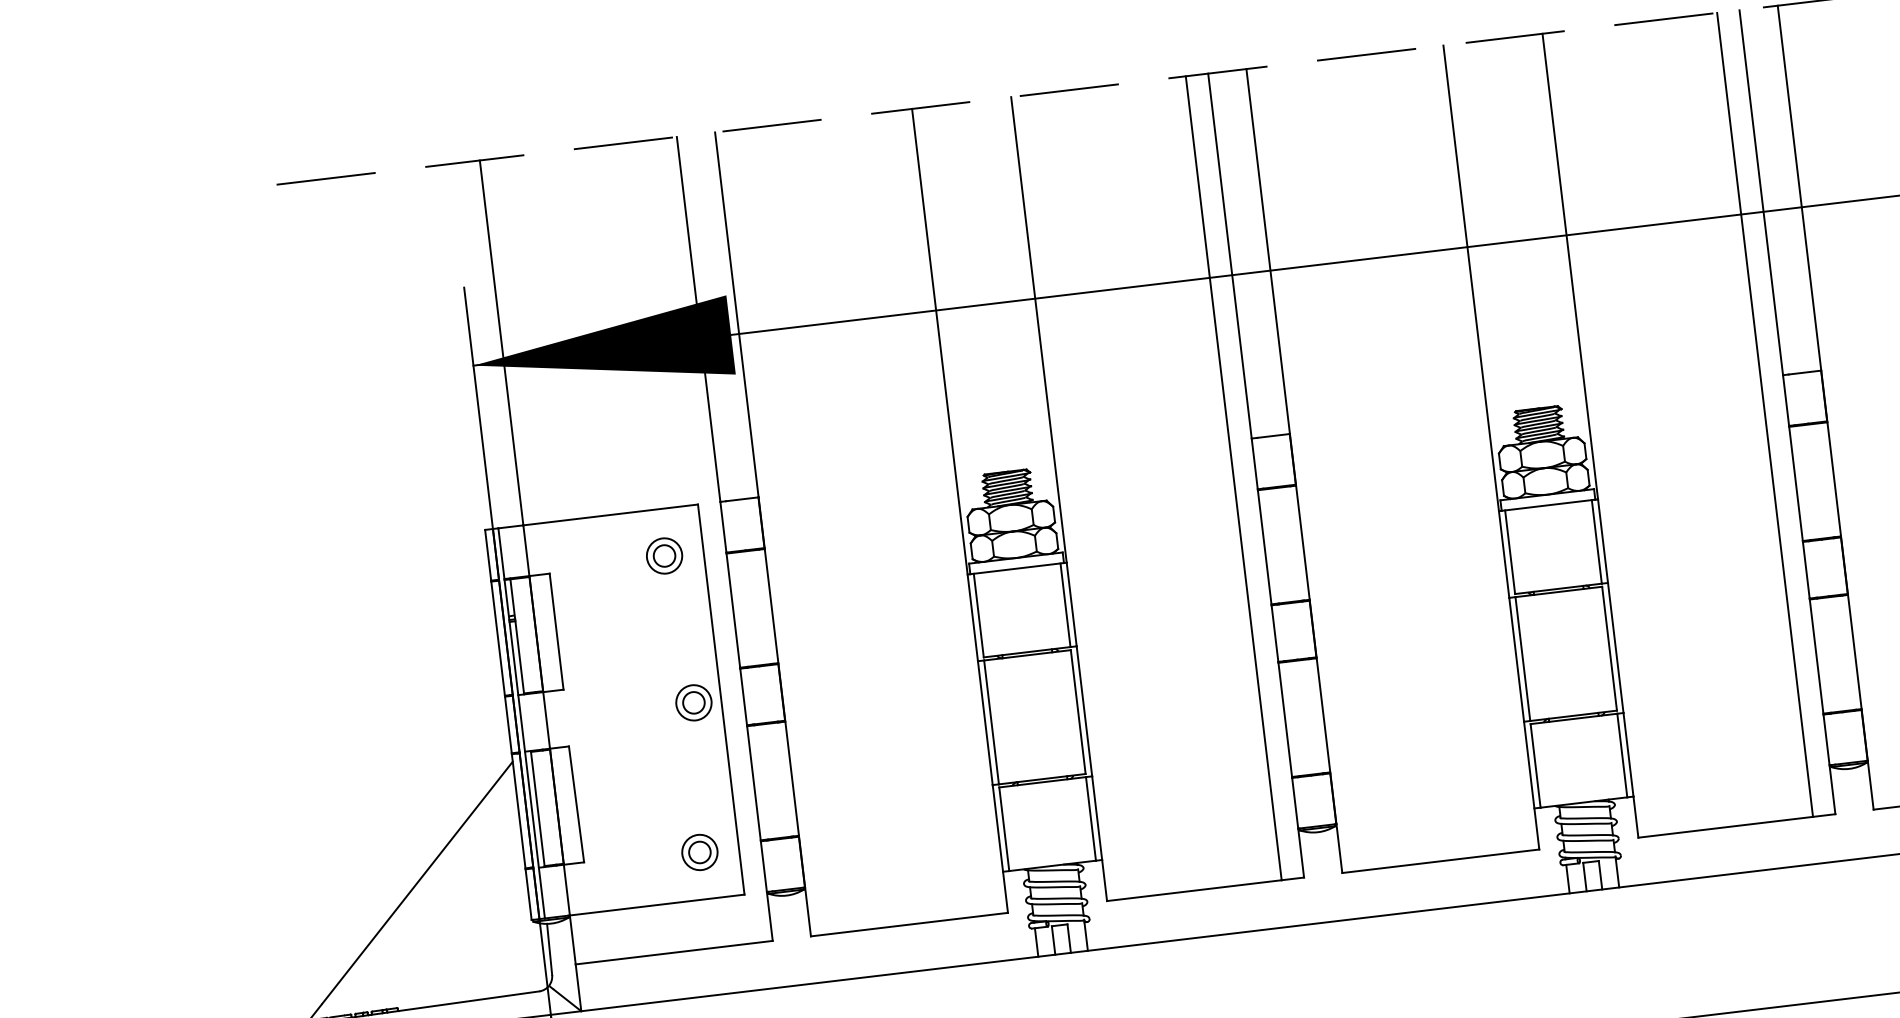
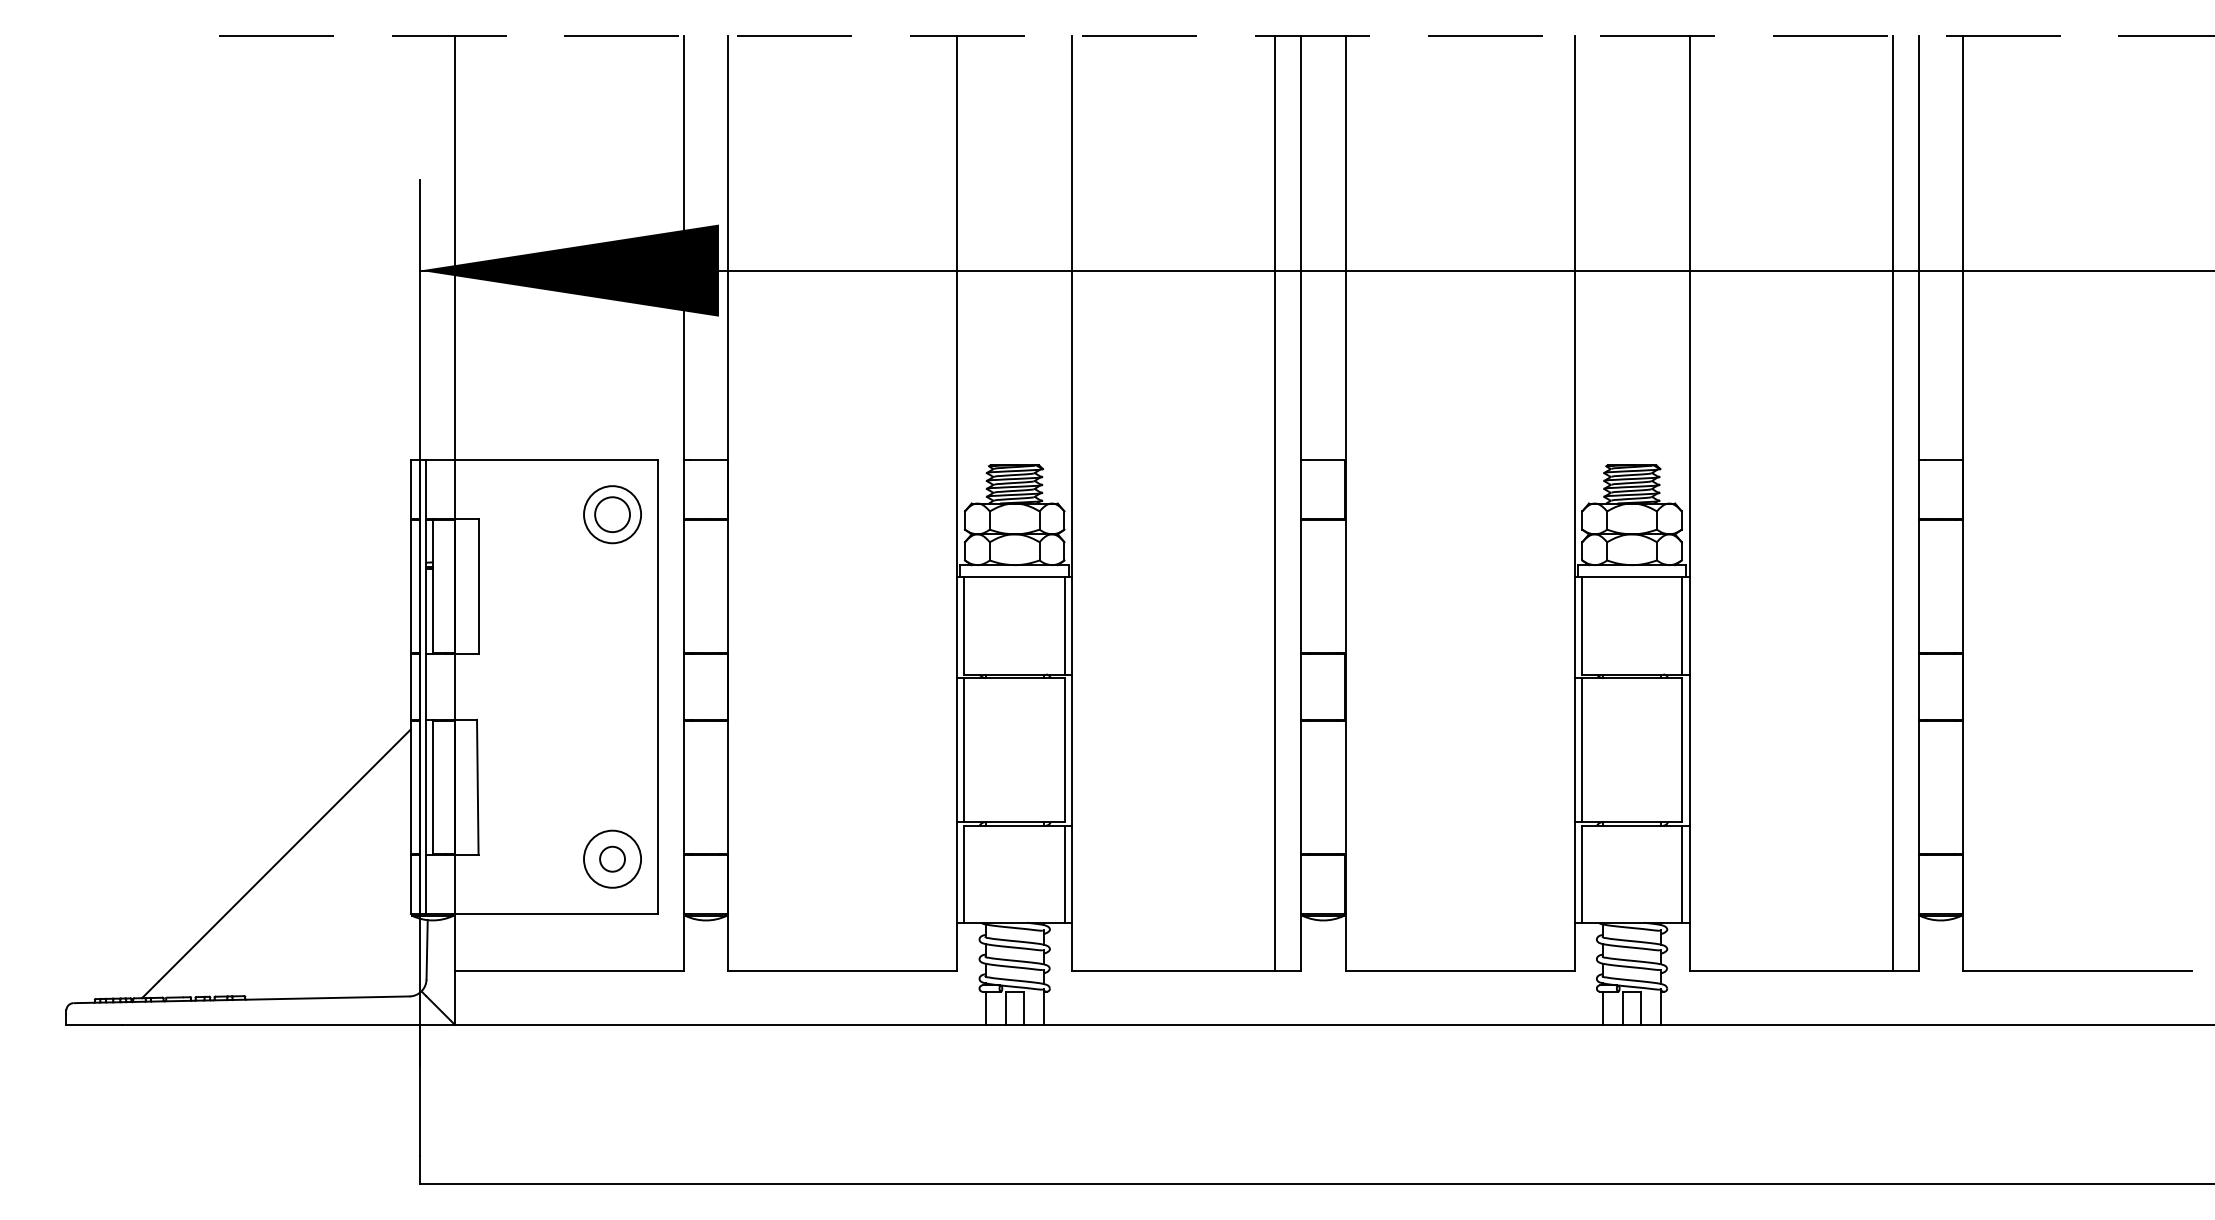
part: (664, 555) -> (612, 514), size x1.4
part: (693, 702) -> (625, 686), removed
circle: (699, 851) -> (612, 858), size x1.4

